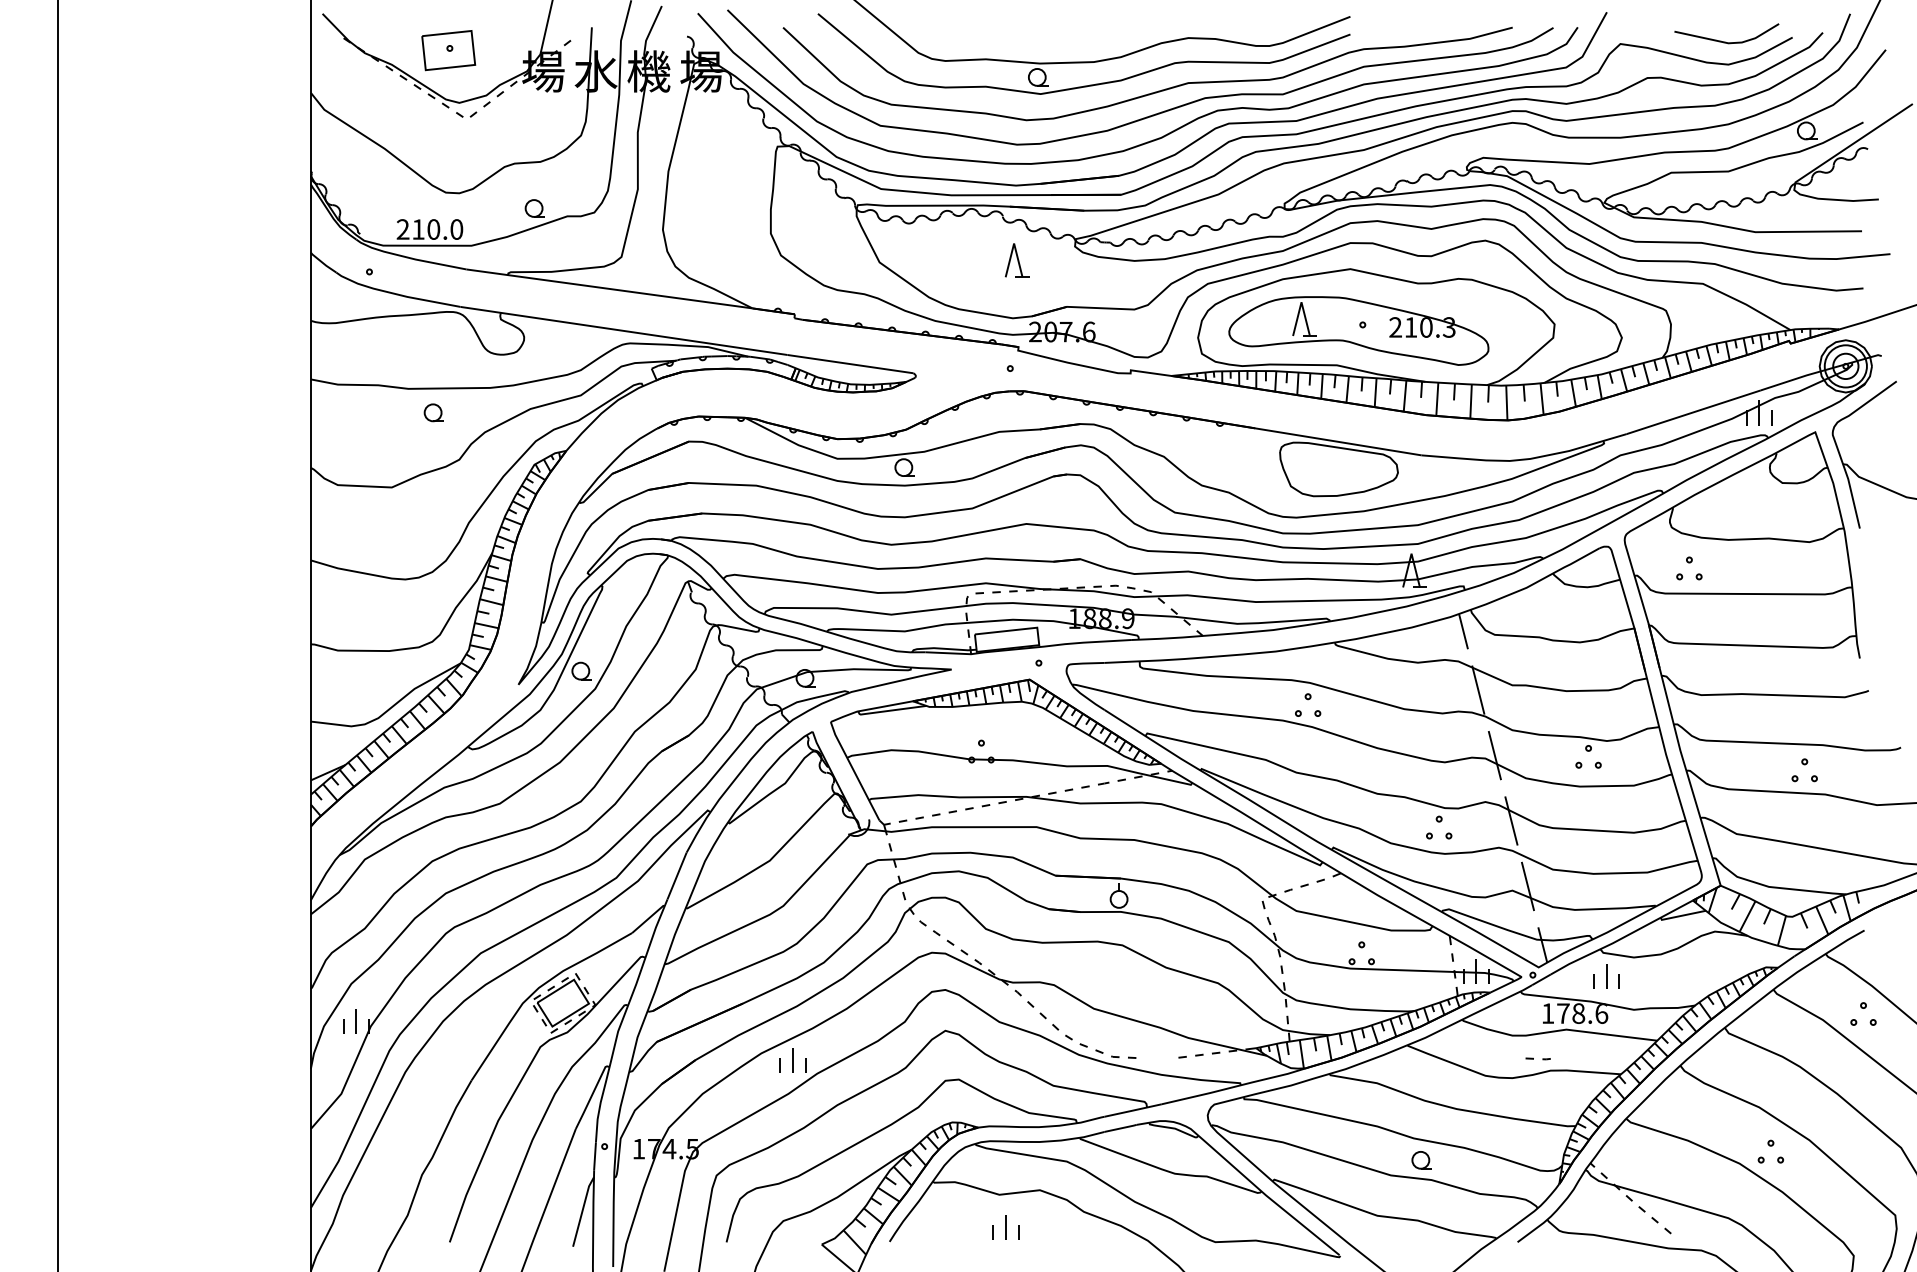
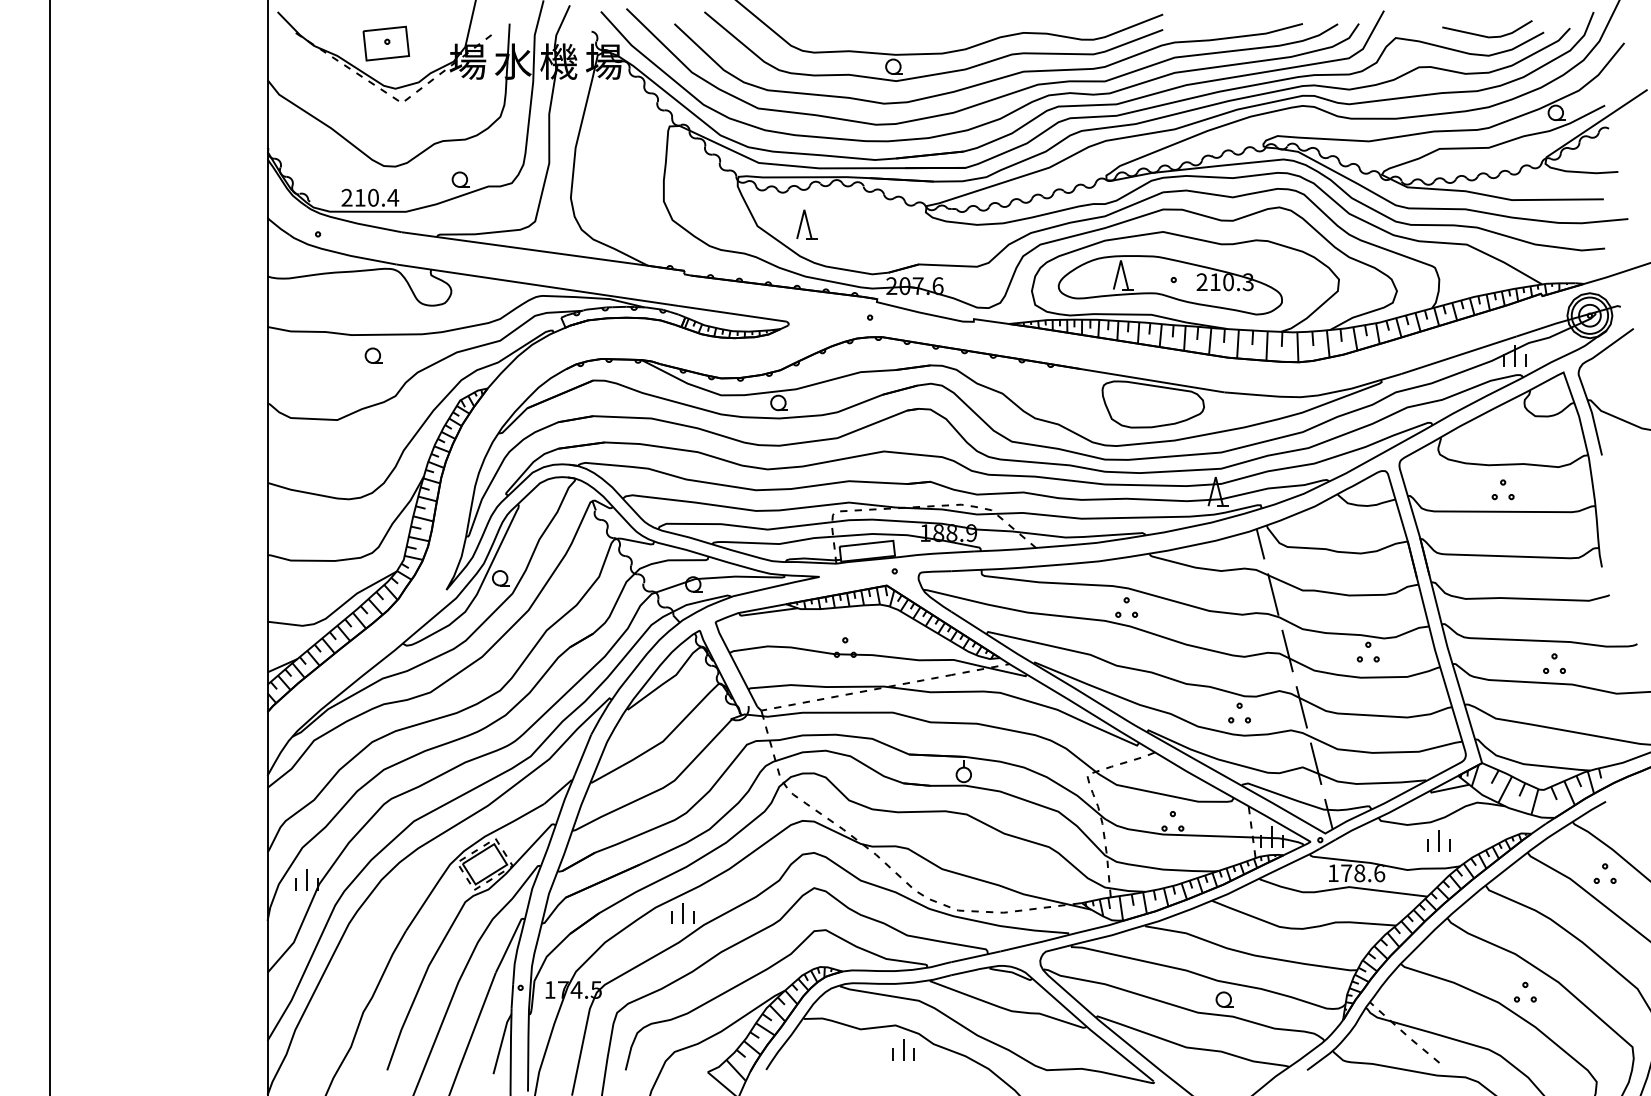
text: (457, 229) -> (393, 197), 210.0 -> 210.4
part: (1016, 260) -> (806, 224), moved
part: (1688, 568) -> (1502, 489), moved
part: (1606, 975) -> (1438, 840), moved
part: (1537, 1059) -> (996, 912), moved
part: (1006, 1226) -> (903, 1049), moved

